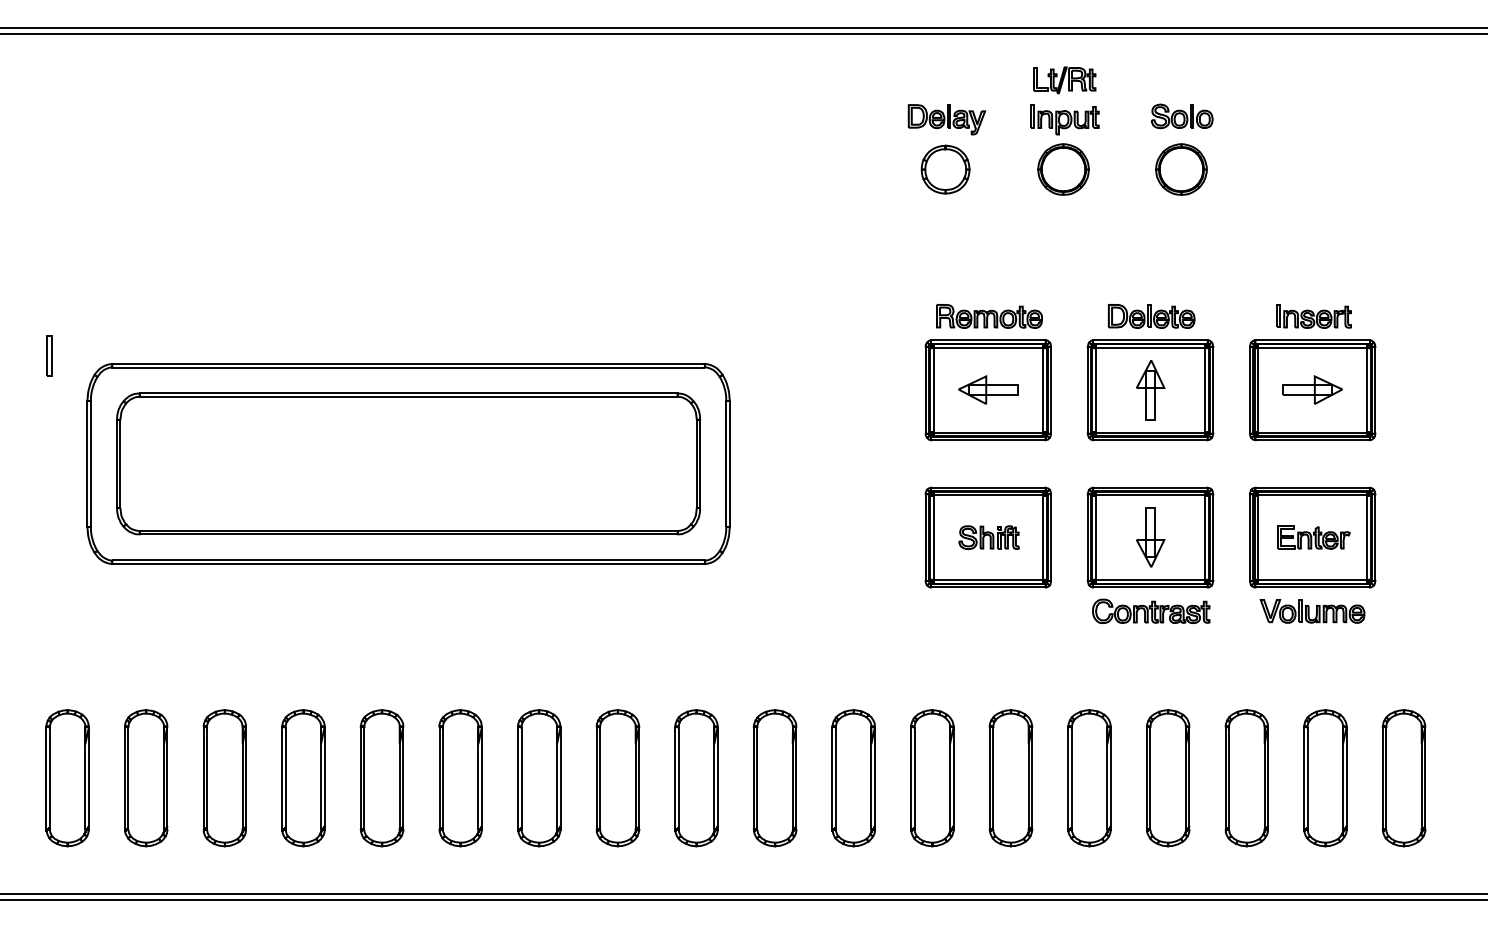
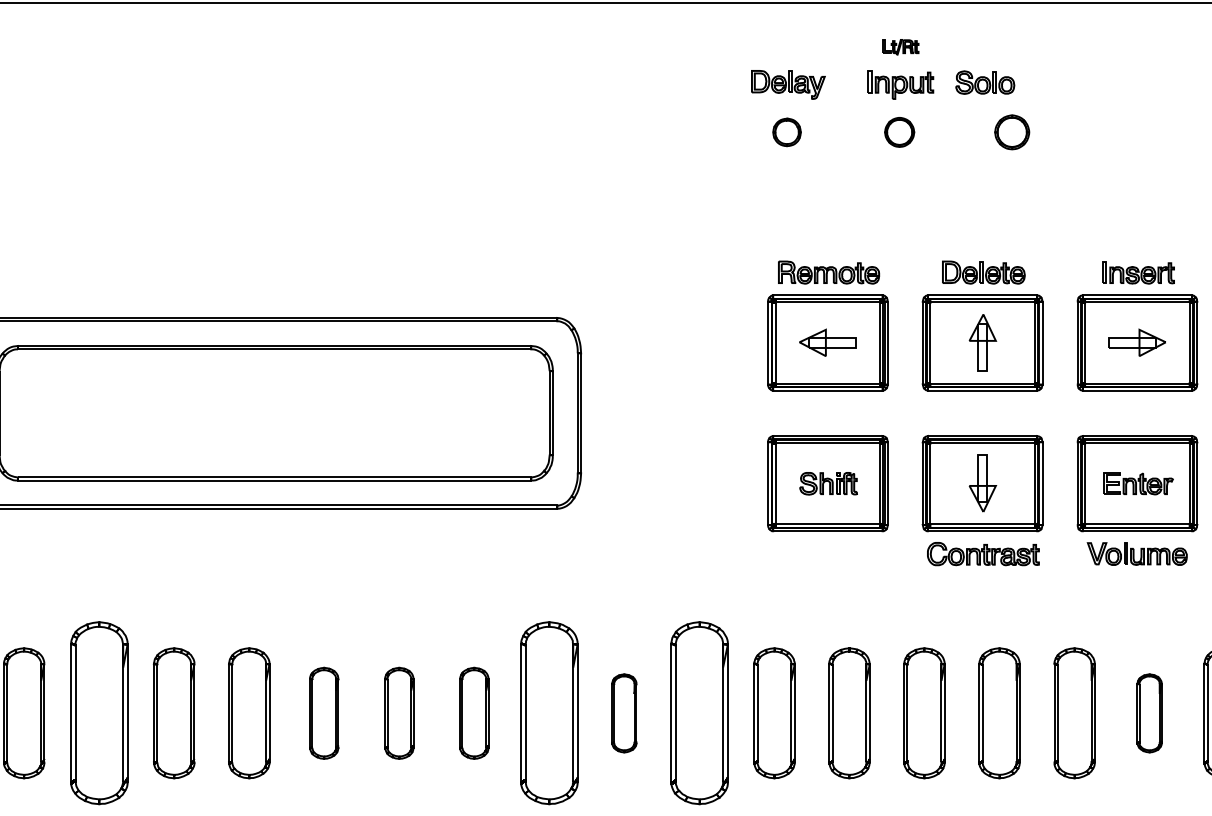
part: (1064, 80) -> (900, 47), size x0.6
part: (1182, 116) -> (985, 82), moved
part: (945, 169) -> (787, 132), size x0.6
part: (1063, 169) -> (899, 132), size x0.6
part: (1181, 169) -> (1012, 132), size x0.7
part: (224, 778) -> (98, 713), size x1.4
part: (460, 778) -> (324, 713), size x0.7
part: (539, 778) -> (399, 713), size x0.7
part: (617, 778) -> (473, 713), size x0.7
part: (696, 778) -> (549, 713), size x1.4
part: (774, 778) -> (623, 713), size x0.6
part: (853, 778) -> (699, 713), size x1.4
part: (1325, 778) -> (1149, 713), size x0.6

